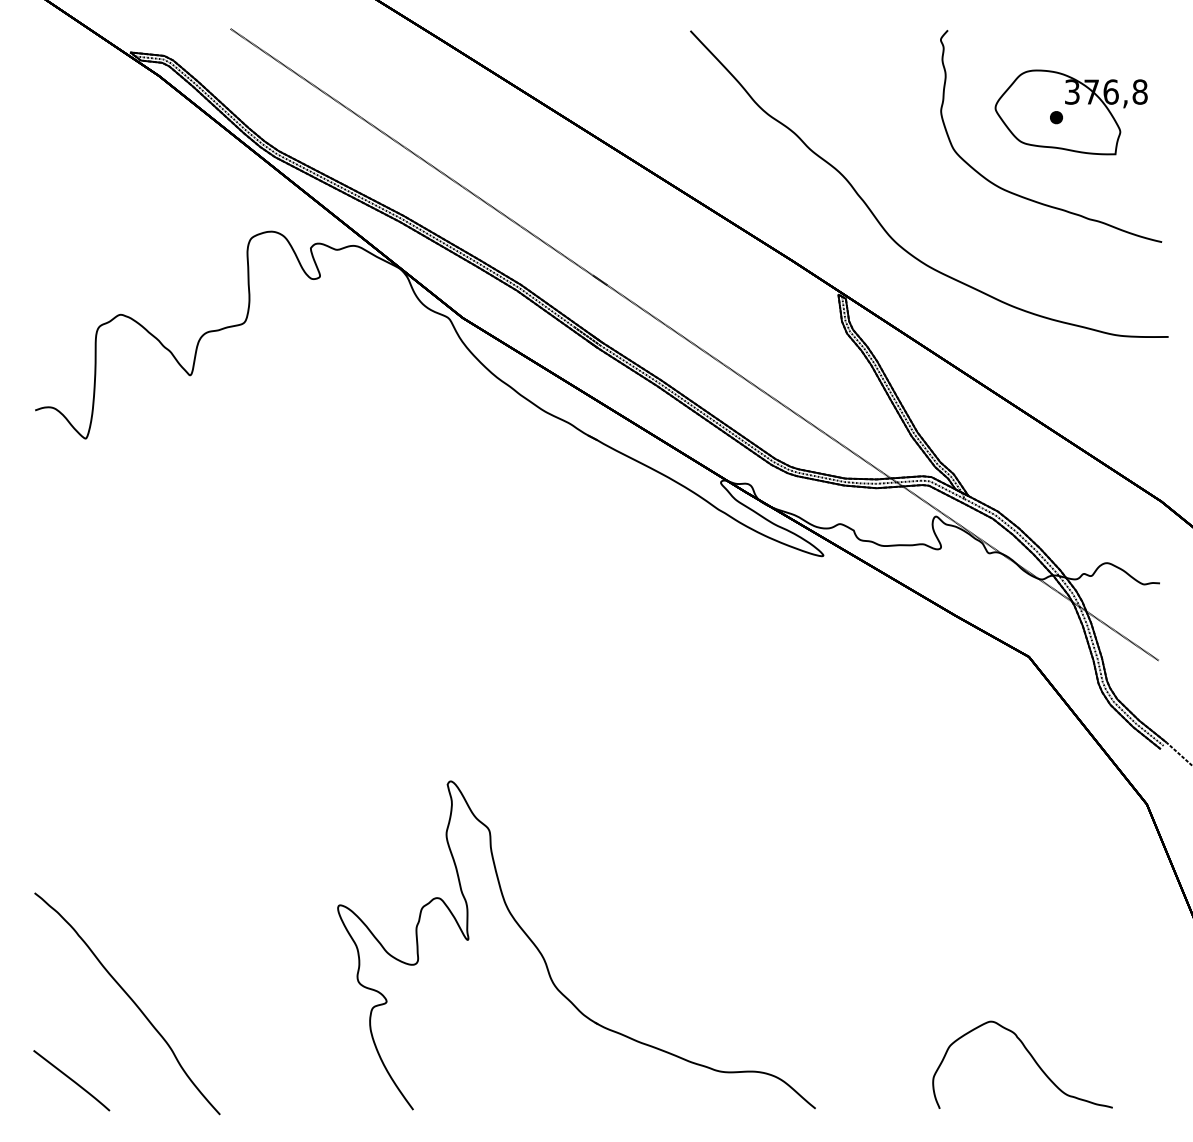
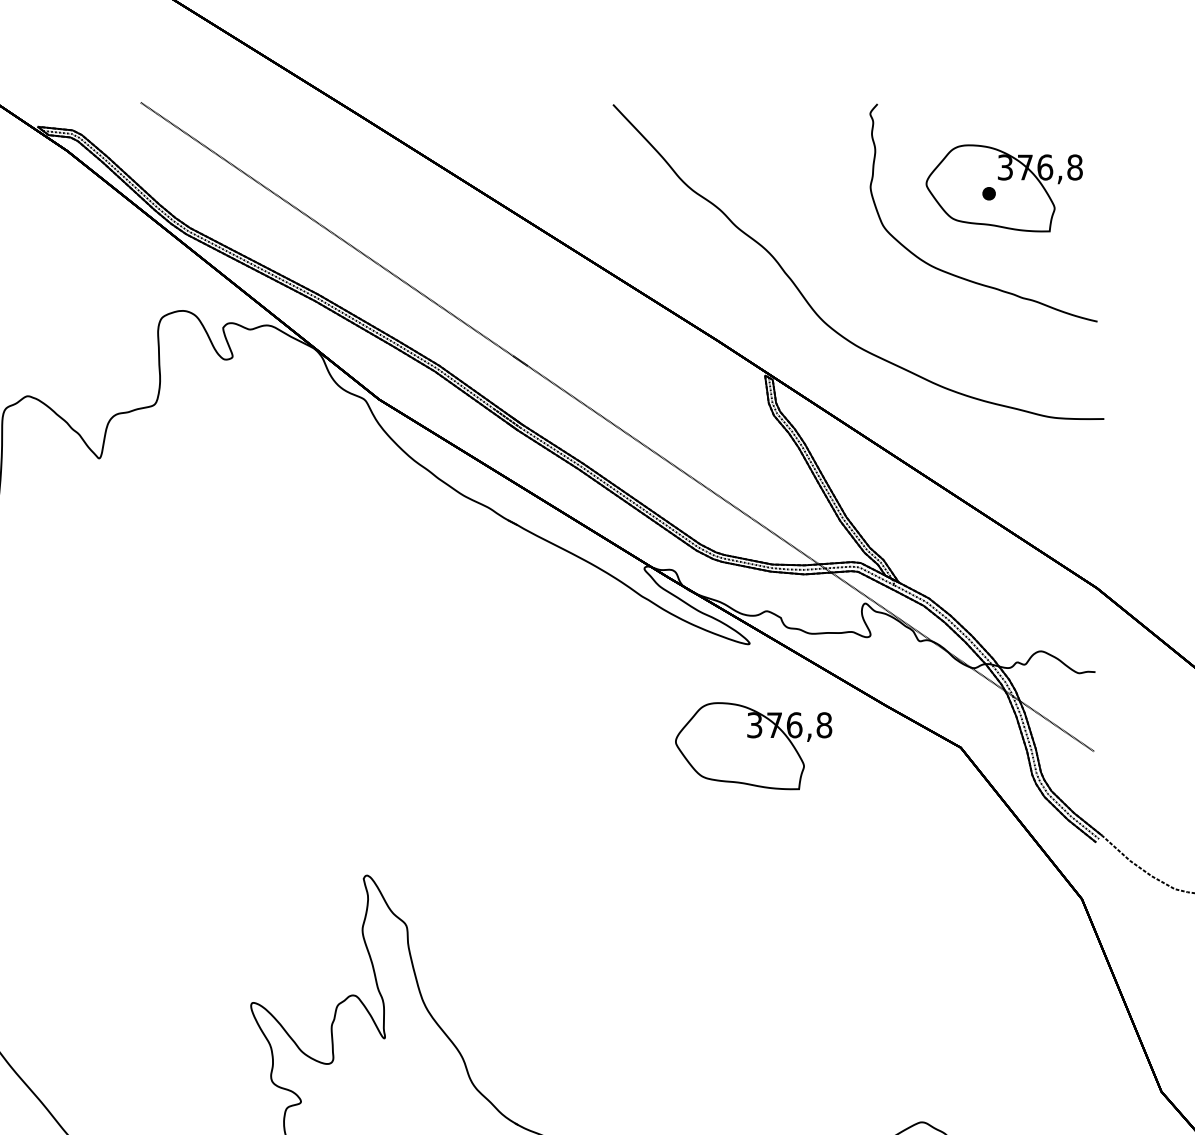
part: (826, 655) -> (752, 746), added

